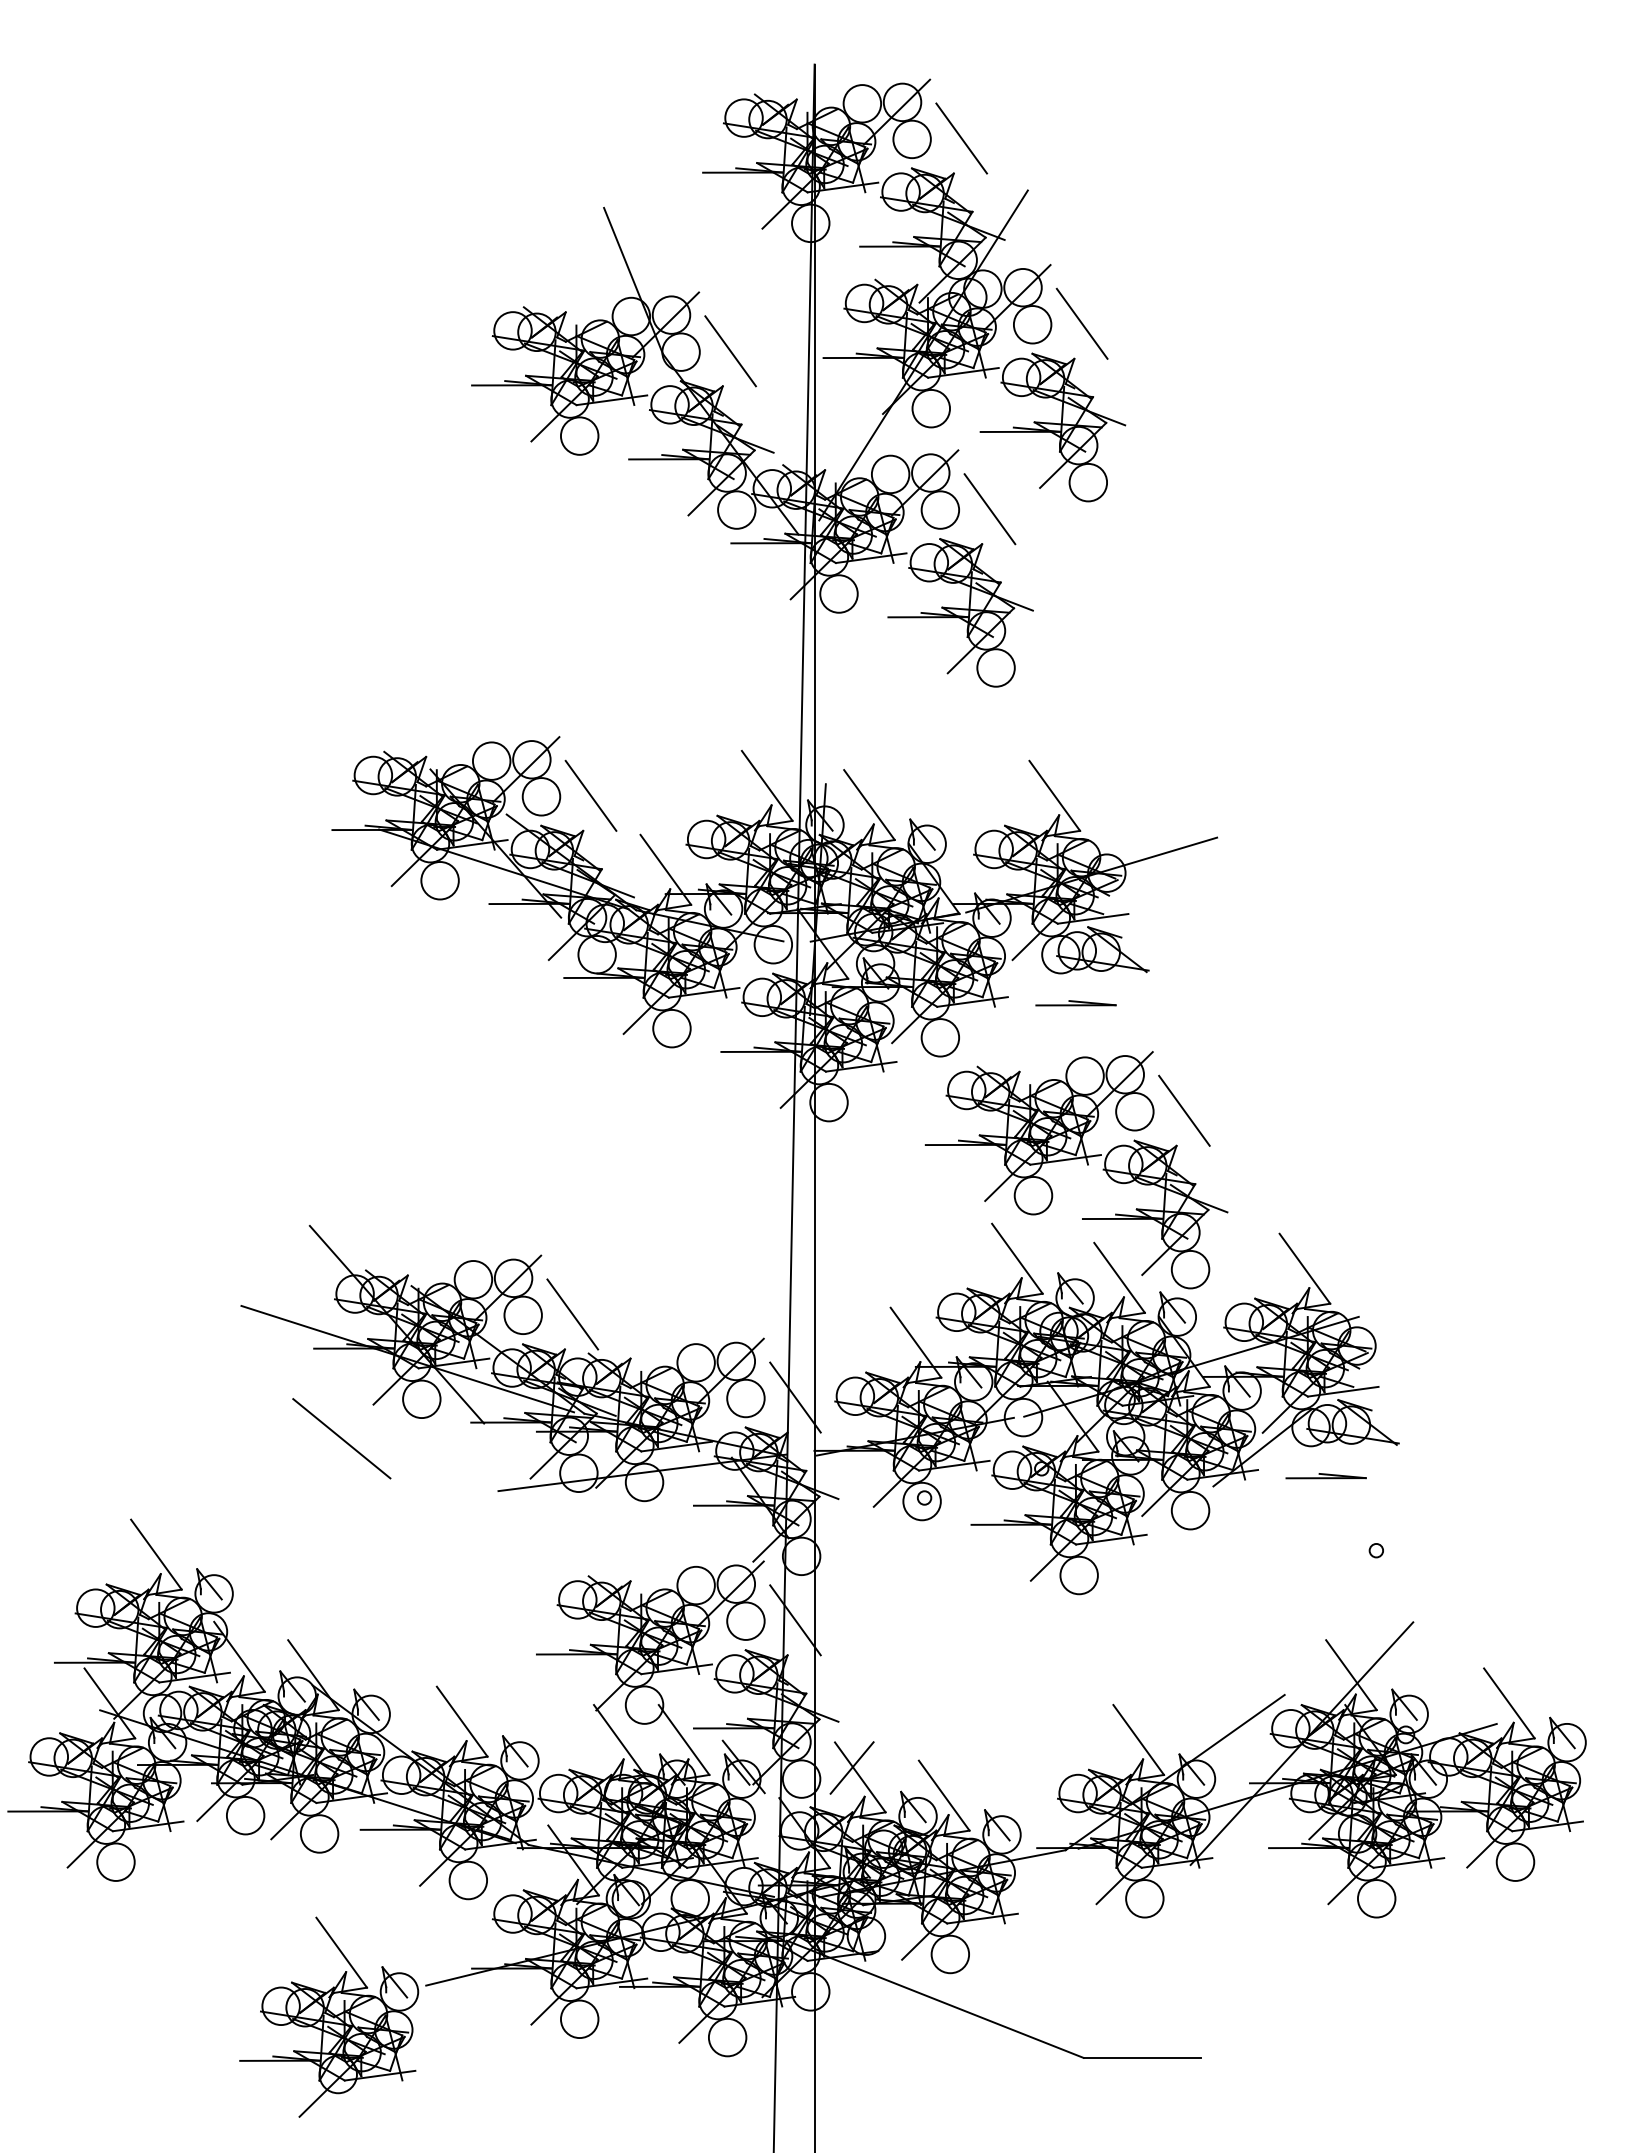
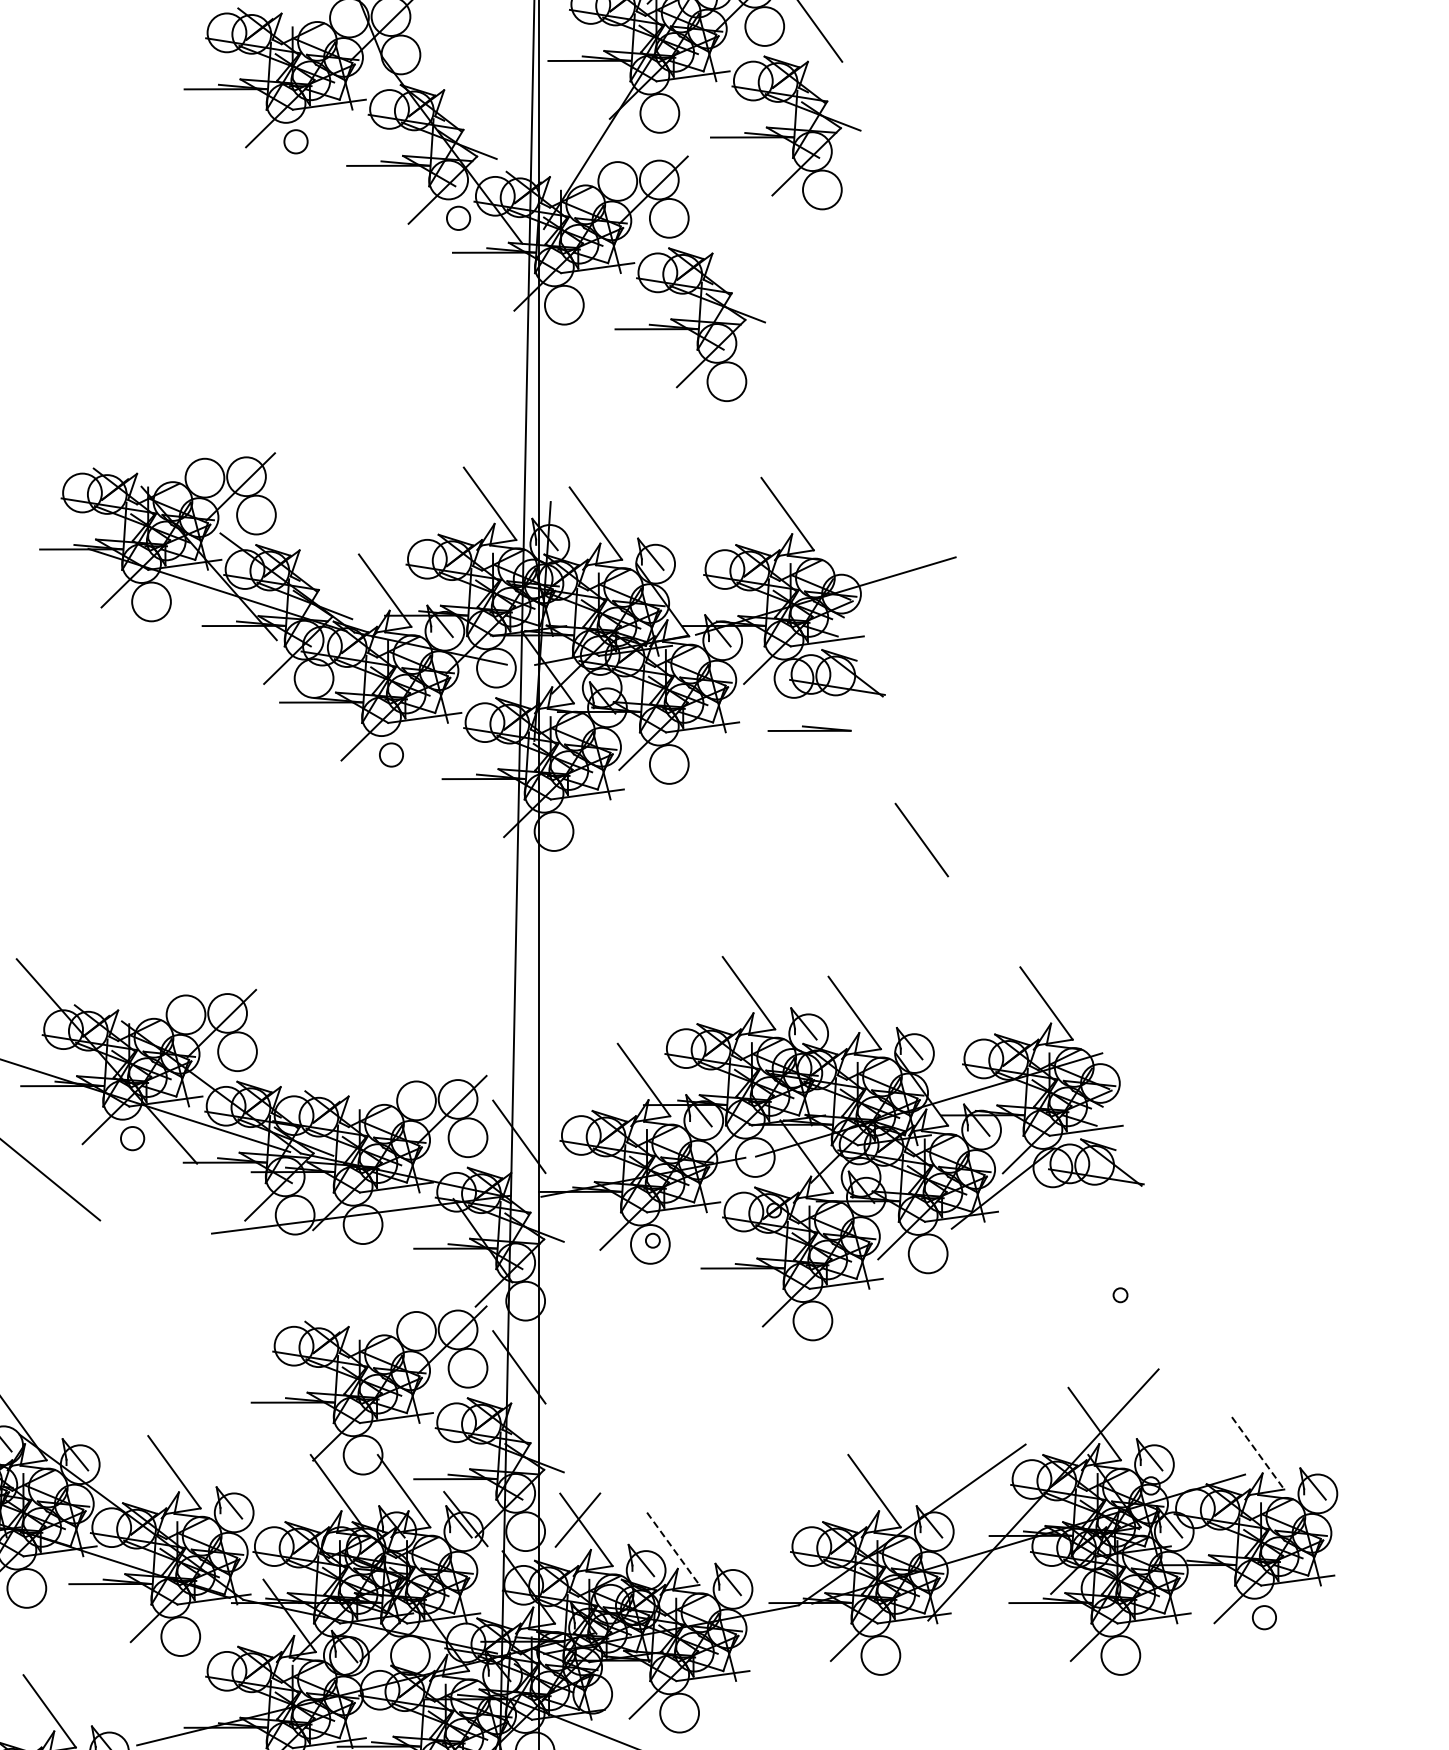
line: (730, 351) -> (452, 54), removed
circle: (579, 435) -> (295, 141), size x0.6
circle: (736, 509) -> (458, 217), size x0.6
line: (989, 509) -> (720, 217), removed
line: (590, 795) -> (307, 513), removed
circle: (671, 1028) -> (391, 754), size x0.6
part: (1076, 1159) -> (810, 890), removed
line: (572, 1314) -> (288, 1050), removed
circle: (421, 1399) -> (132, 1138), size x0.6
part: (1325, 1476) -> (1067, 1218), removed
line: (1509, 1703) -> (1258, 1453), solid -> dashed
line: (944, 1796) -> (673, 1549), solid -> dashed
circle: (1515, 1861) -> (1264, 1616), size x0.6

